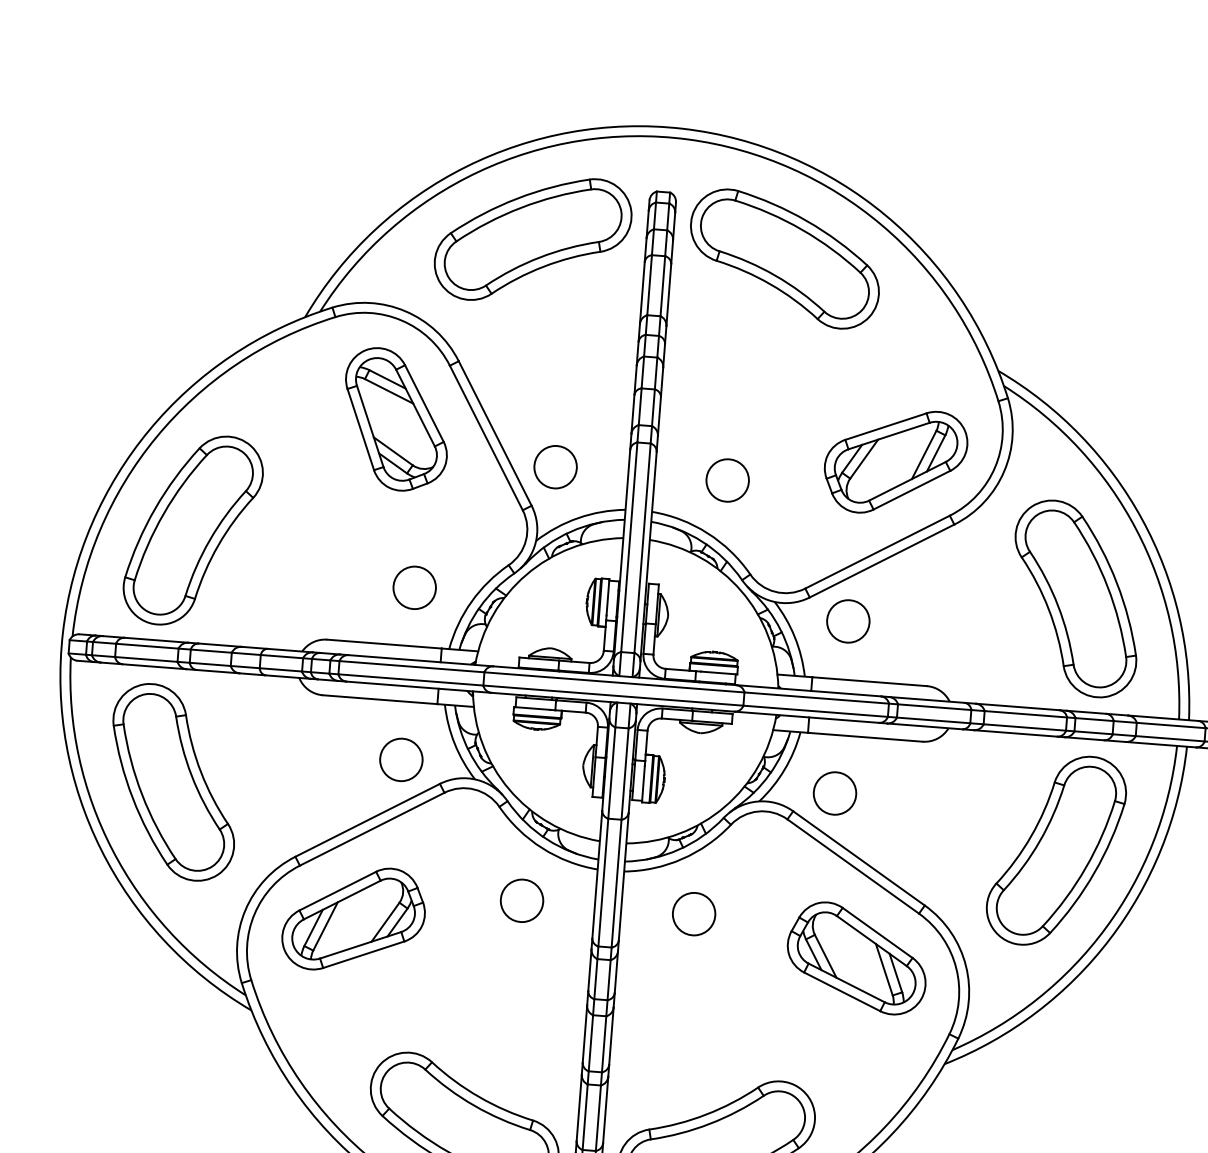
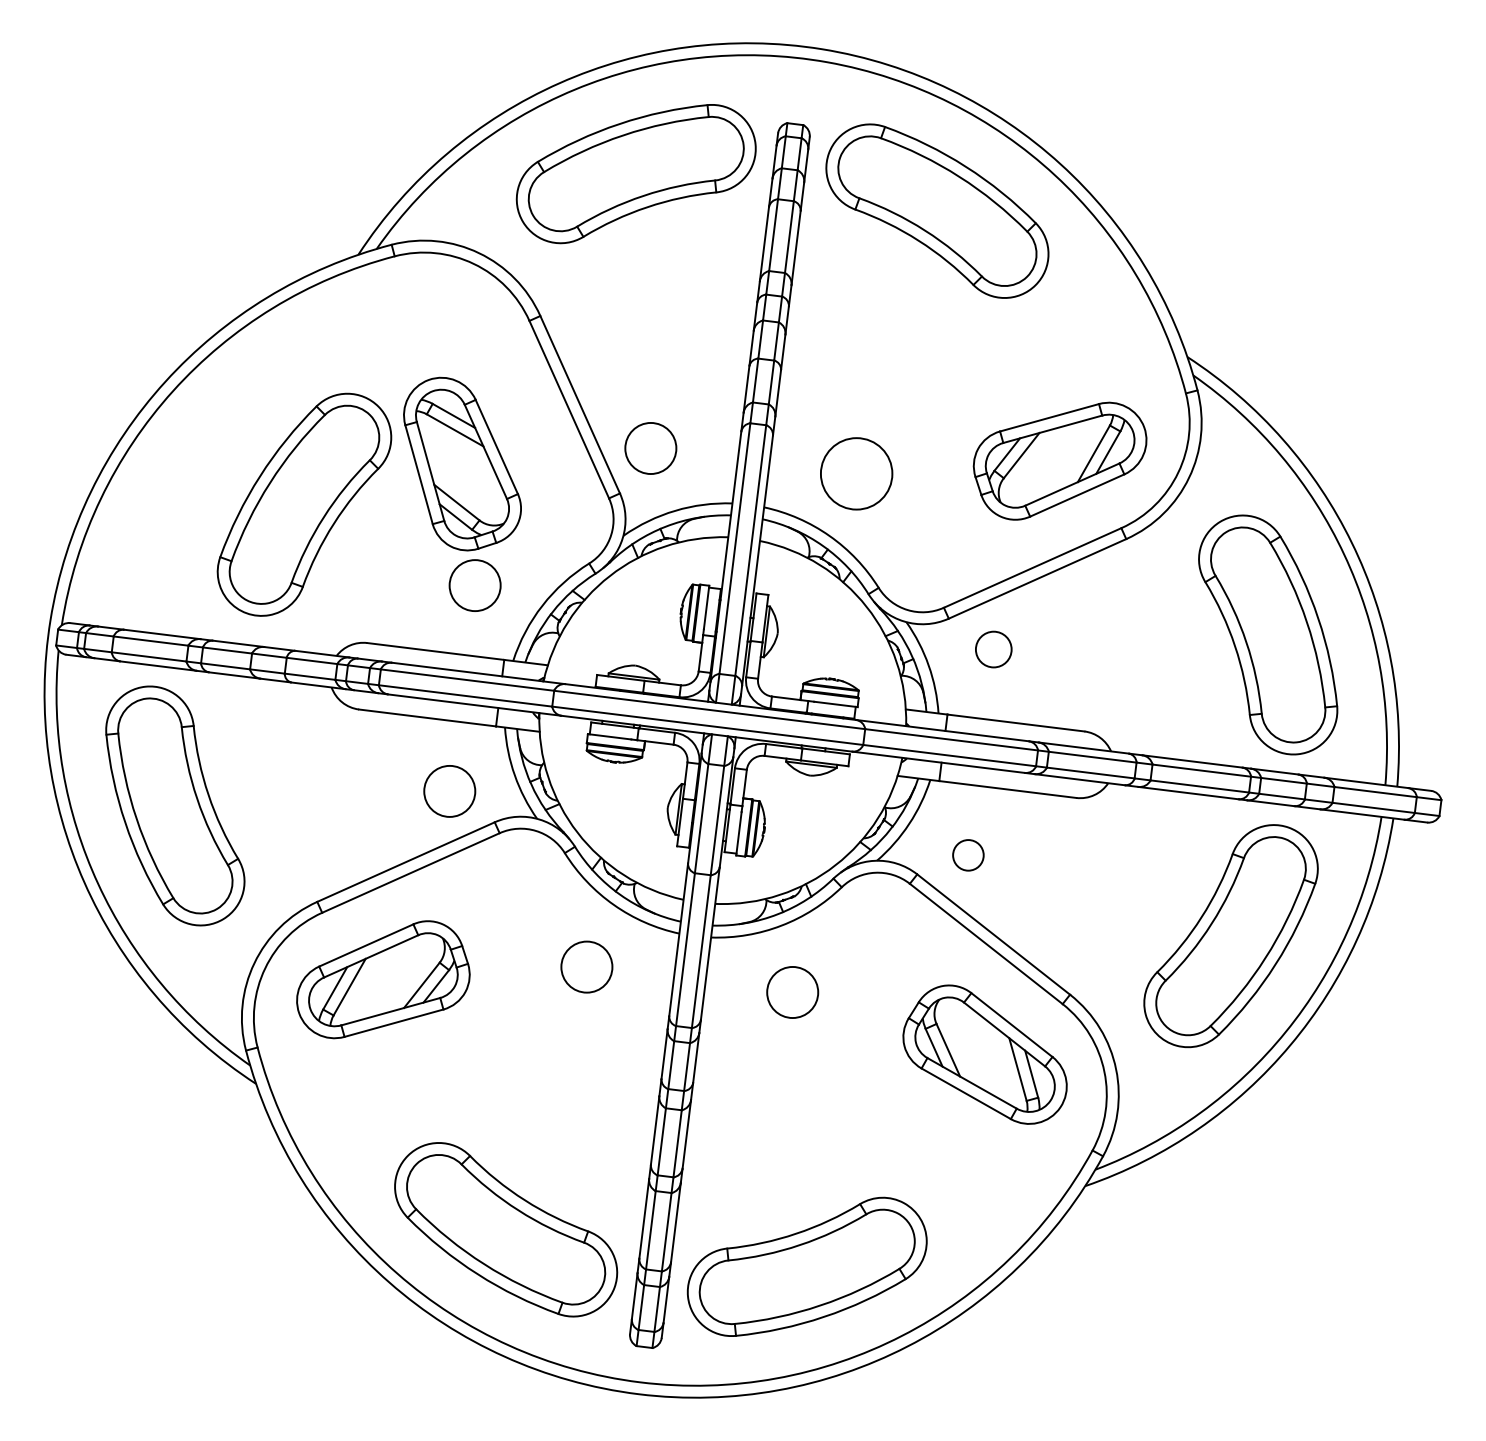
part: (396, 418) -> (462, 463), moved
circle: (727, 480) -> (856, 473), size x1.4
part: (193, 530) -> (304, 504), moved
circle: (848, 621) -> (993, 649), size x0.7
circle: (834, 792) -> (967, 854), size x0.6

